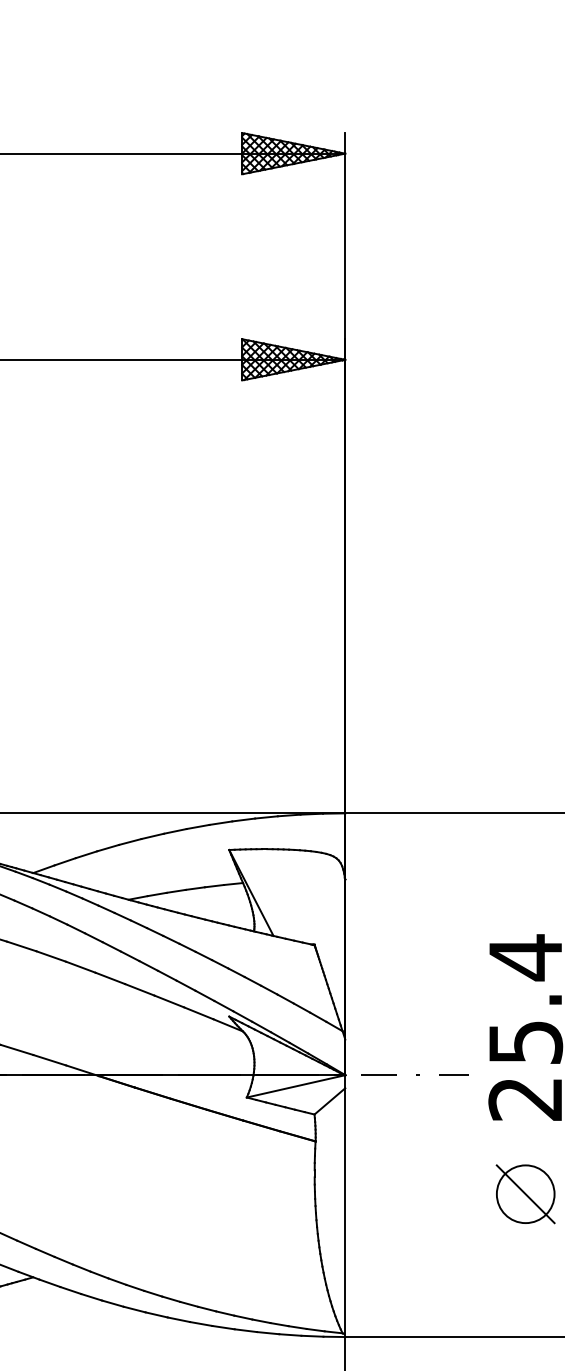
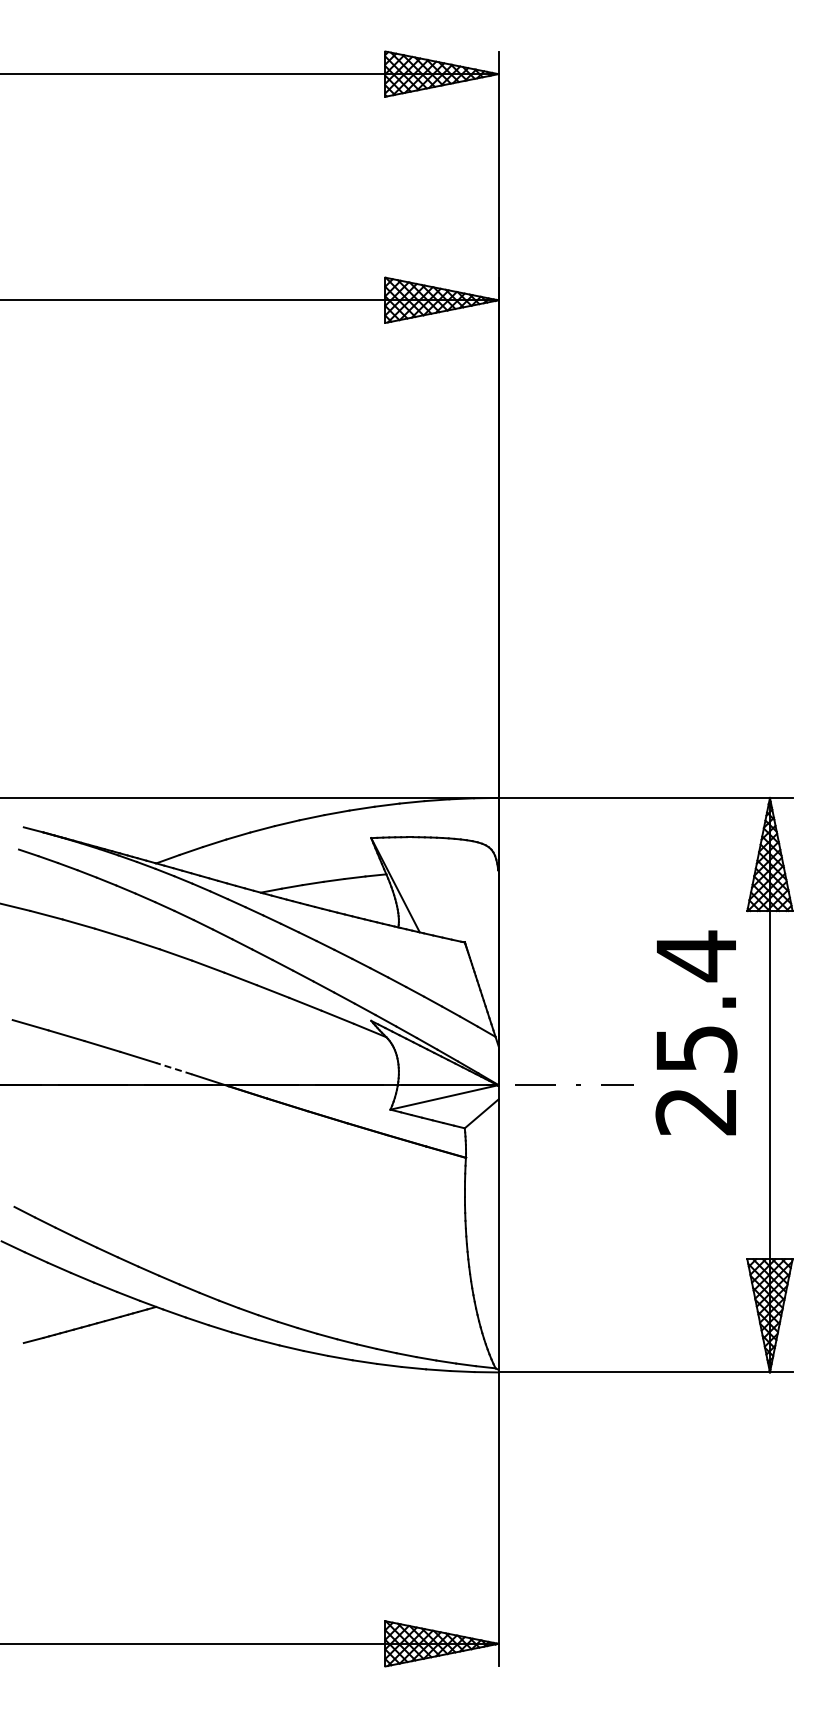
line: (49, 1060) -> (174, 1068), solid -> dashed
part: (525, 1193) -> (696, 1215), removed

